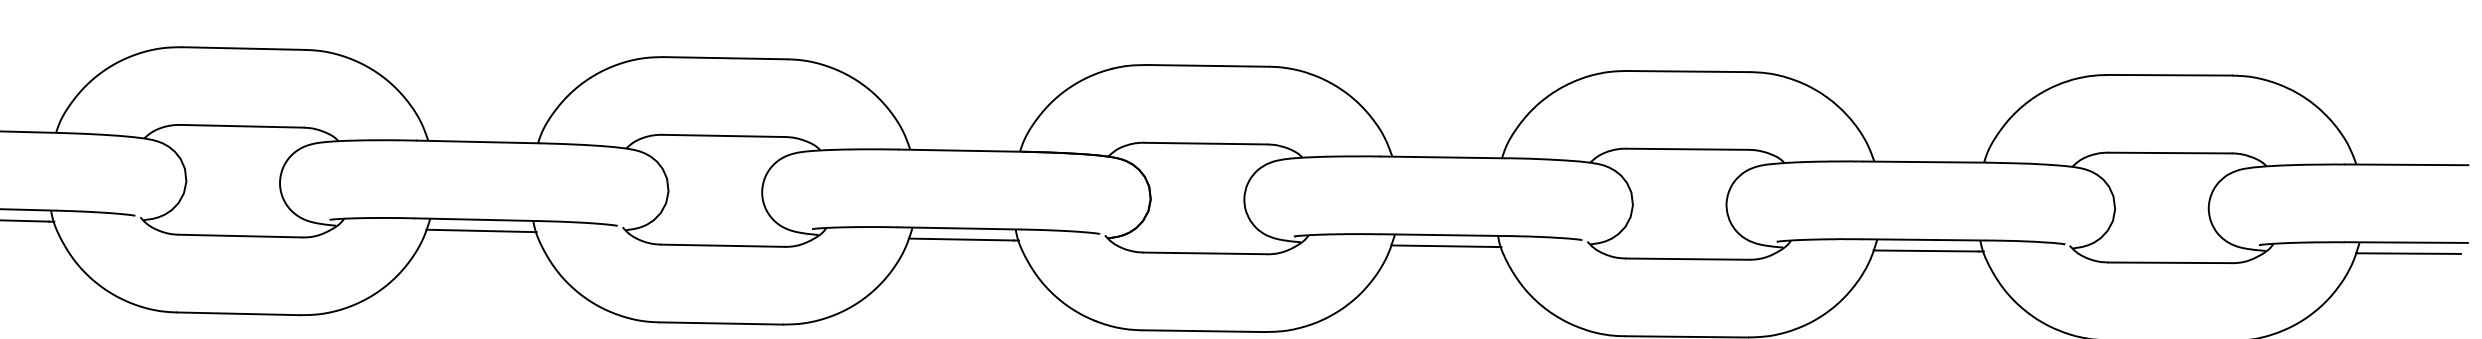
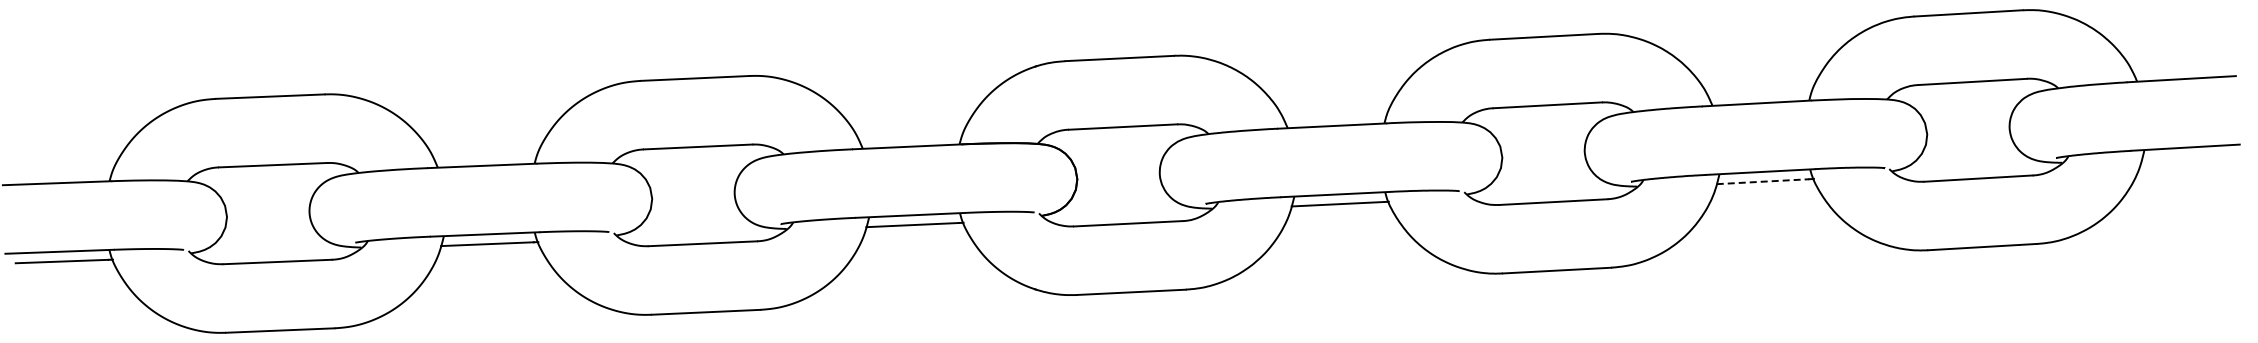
line: (1926, 250) -> (1763, 181), solid -> dashed
line: (2407, 252) -> (2187, 156), removed

